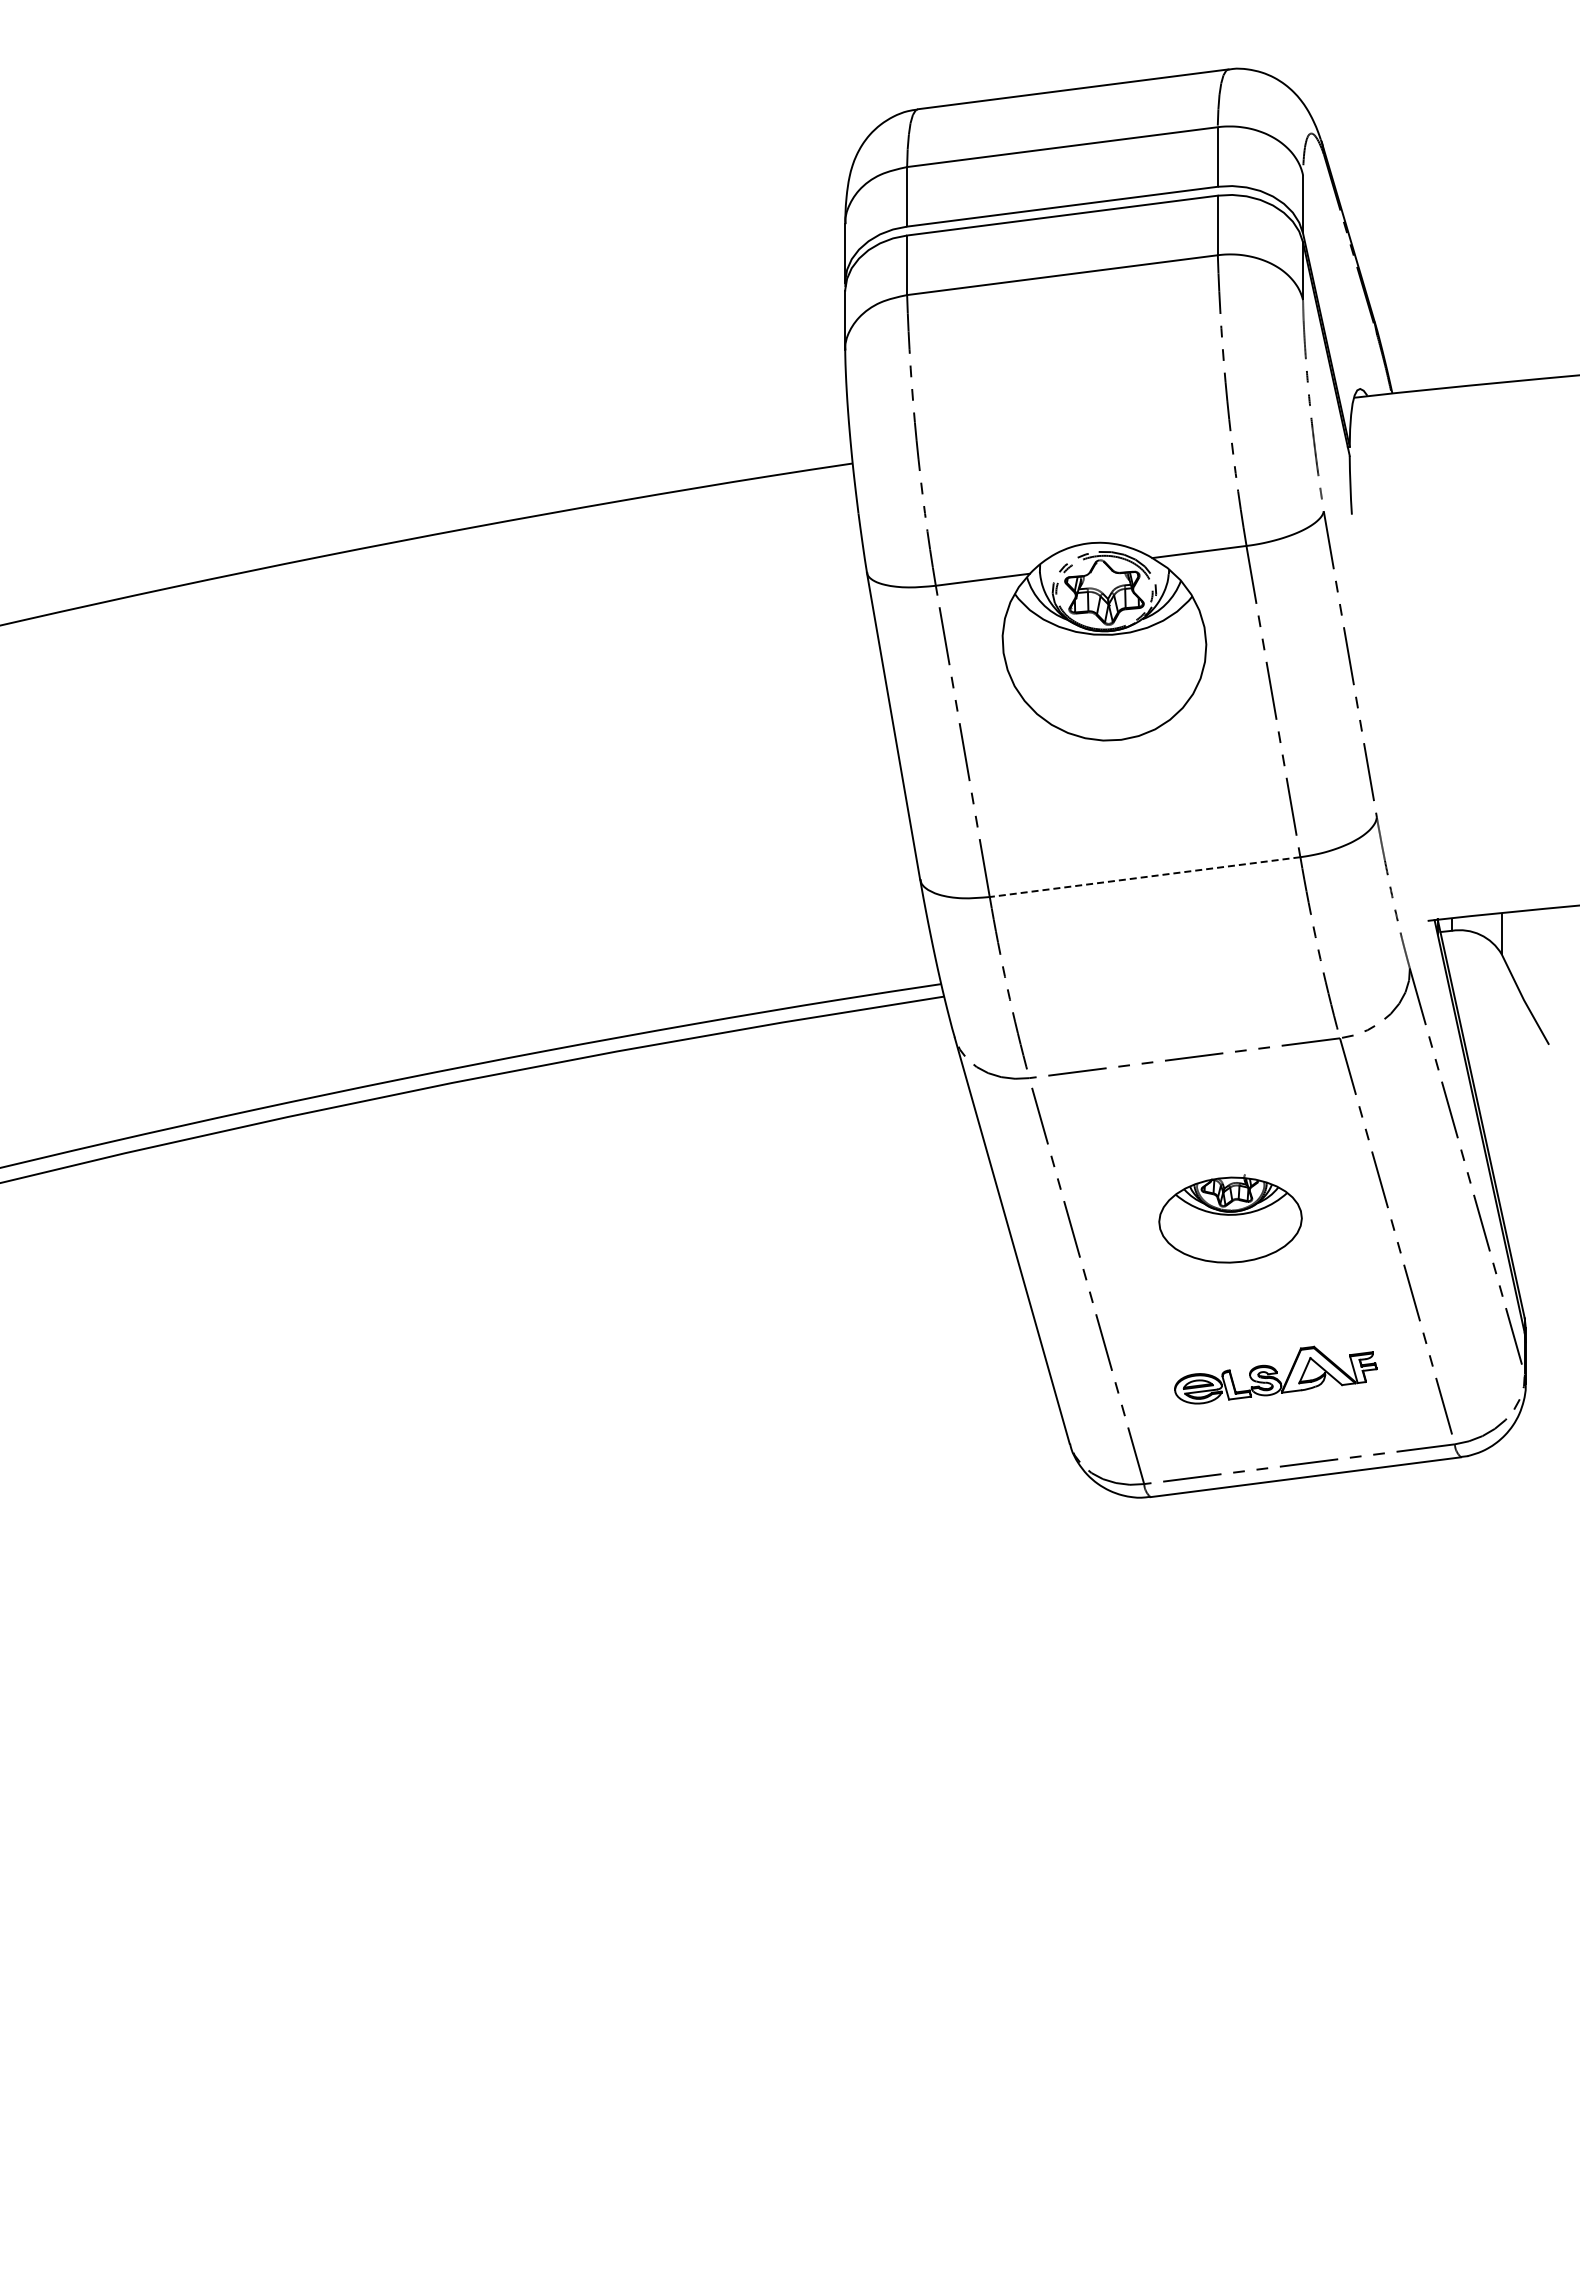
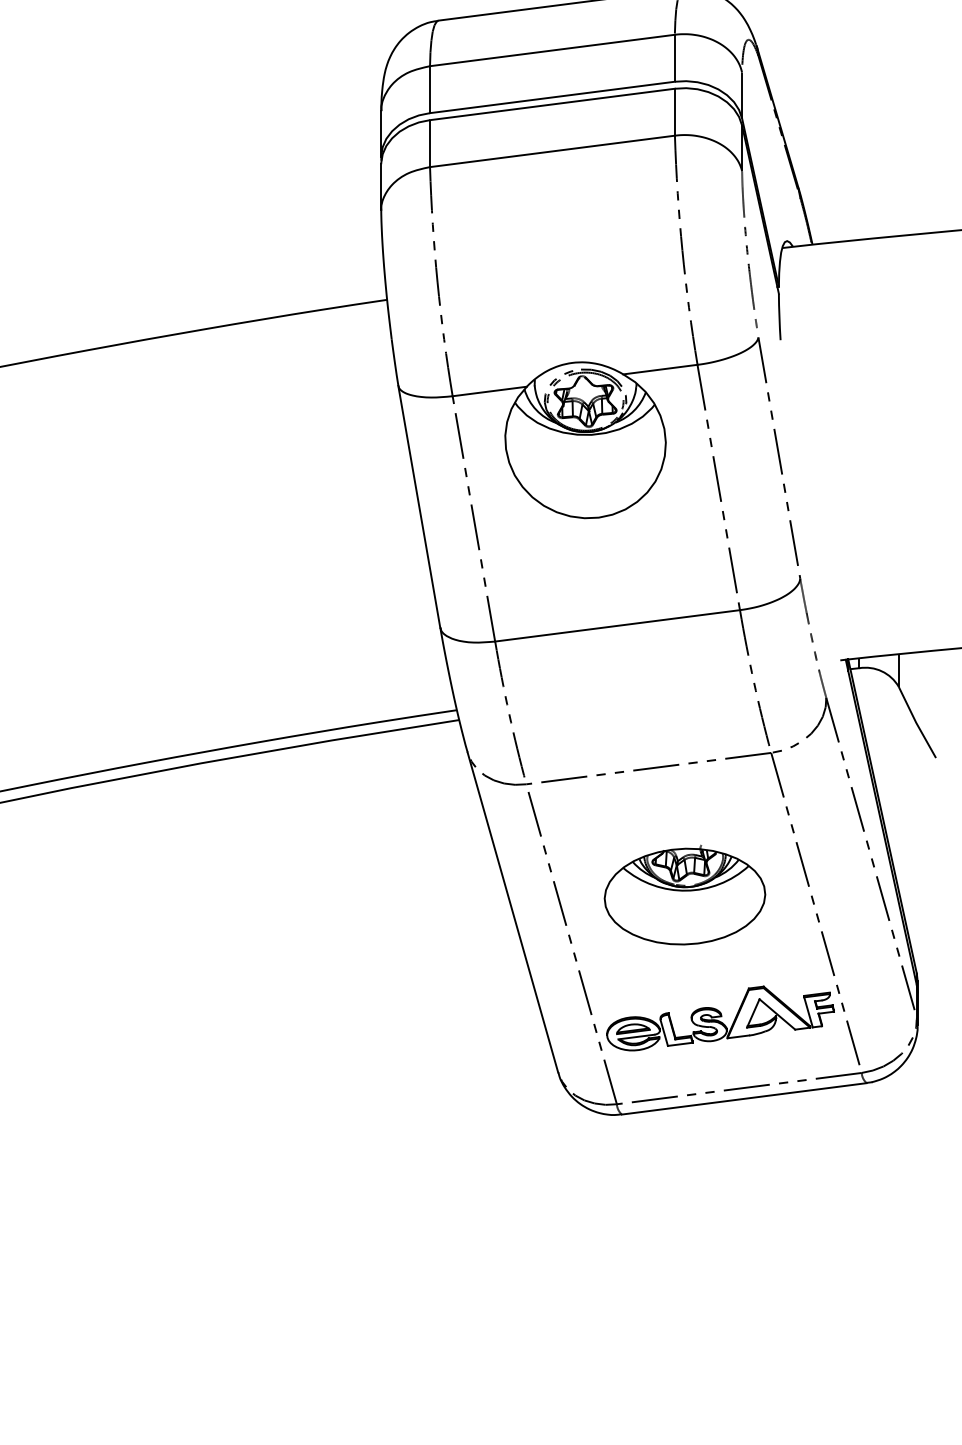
line: (1145, 877) -> (617, 626), dashed -> solid
part: (1230, 1218) -> (684, 894), size x1.43
part: (1275, 1374) -> (720, 1017), size x1.43

